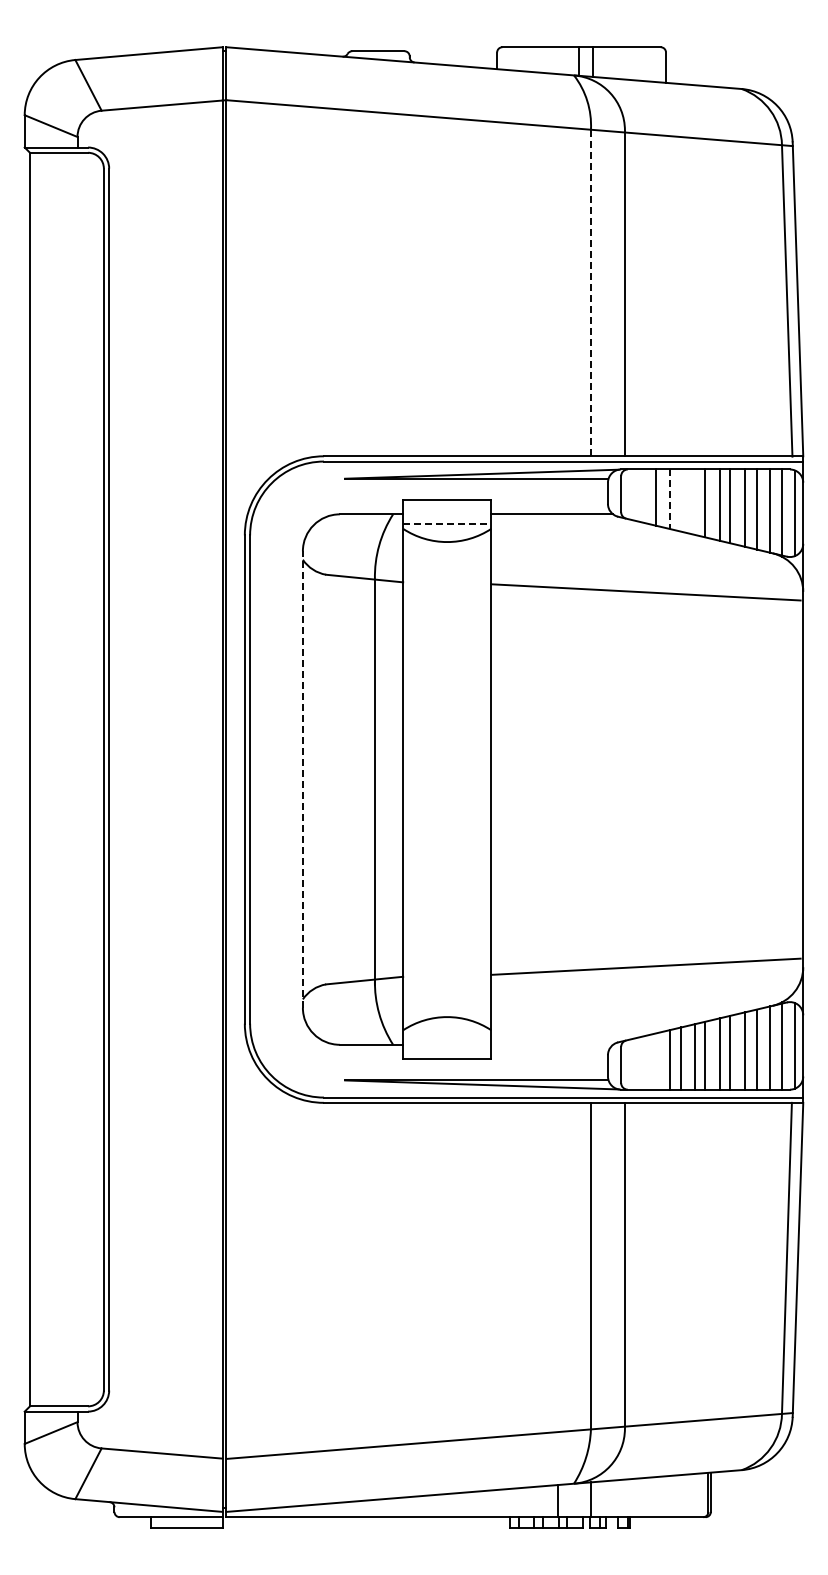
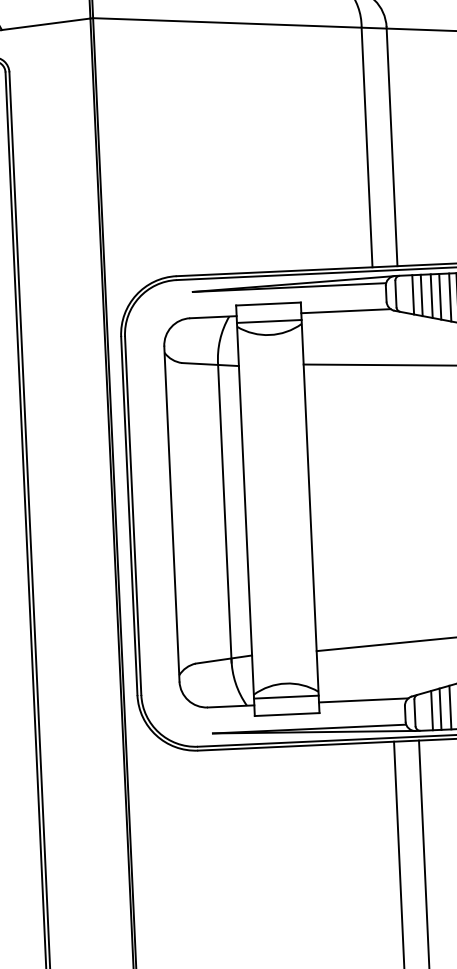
line: (590, 293) -> (366, 147), dashed -> solid
line: (644, 496) -> (413, 295), added
line: (669, 499) -> (431, 296), dashed -> solid
line: (681, 500) -> (440, 296), added
line: (694, 501) -> (449, 297), added
line: (447, 523) -> (269, 321), dashed -> solid
line: (302, 779) -> (171, 514), dashed -> solid
line: (447, 1035) -> (286, 697), added
line: (552, 1044) -> (363, 700), added
line: (656, 1061) -> (440, 709), added
line: (644, 1062) -> (431, 710), added

